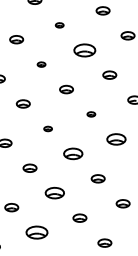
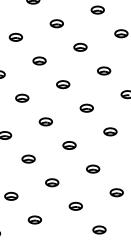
part: (59, 25) -> (56, 23), size x1.67
part: (84, 49) -> (80, 46), size x0.62
part: (41, 64) -> (39, 60), size x1.67
part: (91, 113) -> (86, 107), size x1.67
part: (47, 128) -> (45, 121), size x1.67
part: (116, 139) -> (110, 131), size x0.71
part: (73, 153) -> (69, 145), size x0.71
part: (55, 192) -> (52, 182), size x0.71
part: (36, 232) -> (34, 219), size x0.62

